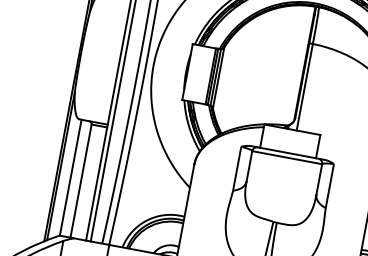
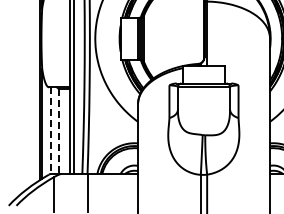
line: (70, 178) -> (50, 131), solid -> dashed
line: (80, 182) -> (58, 132), solid -> dashed

